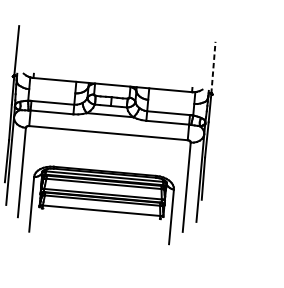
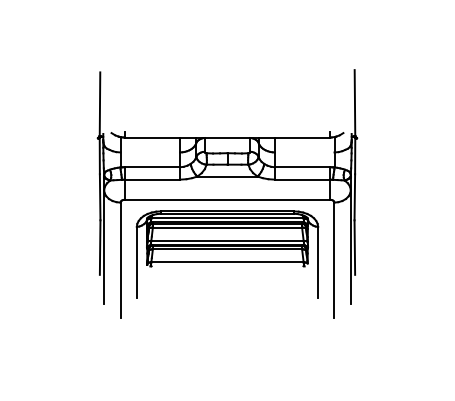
line: (213, 67) -> (354, 103), dashed -> solid
part: (102, 204) -> (227, 254), moved

